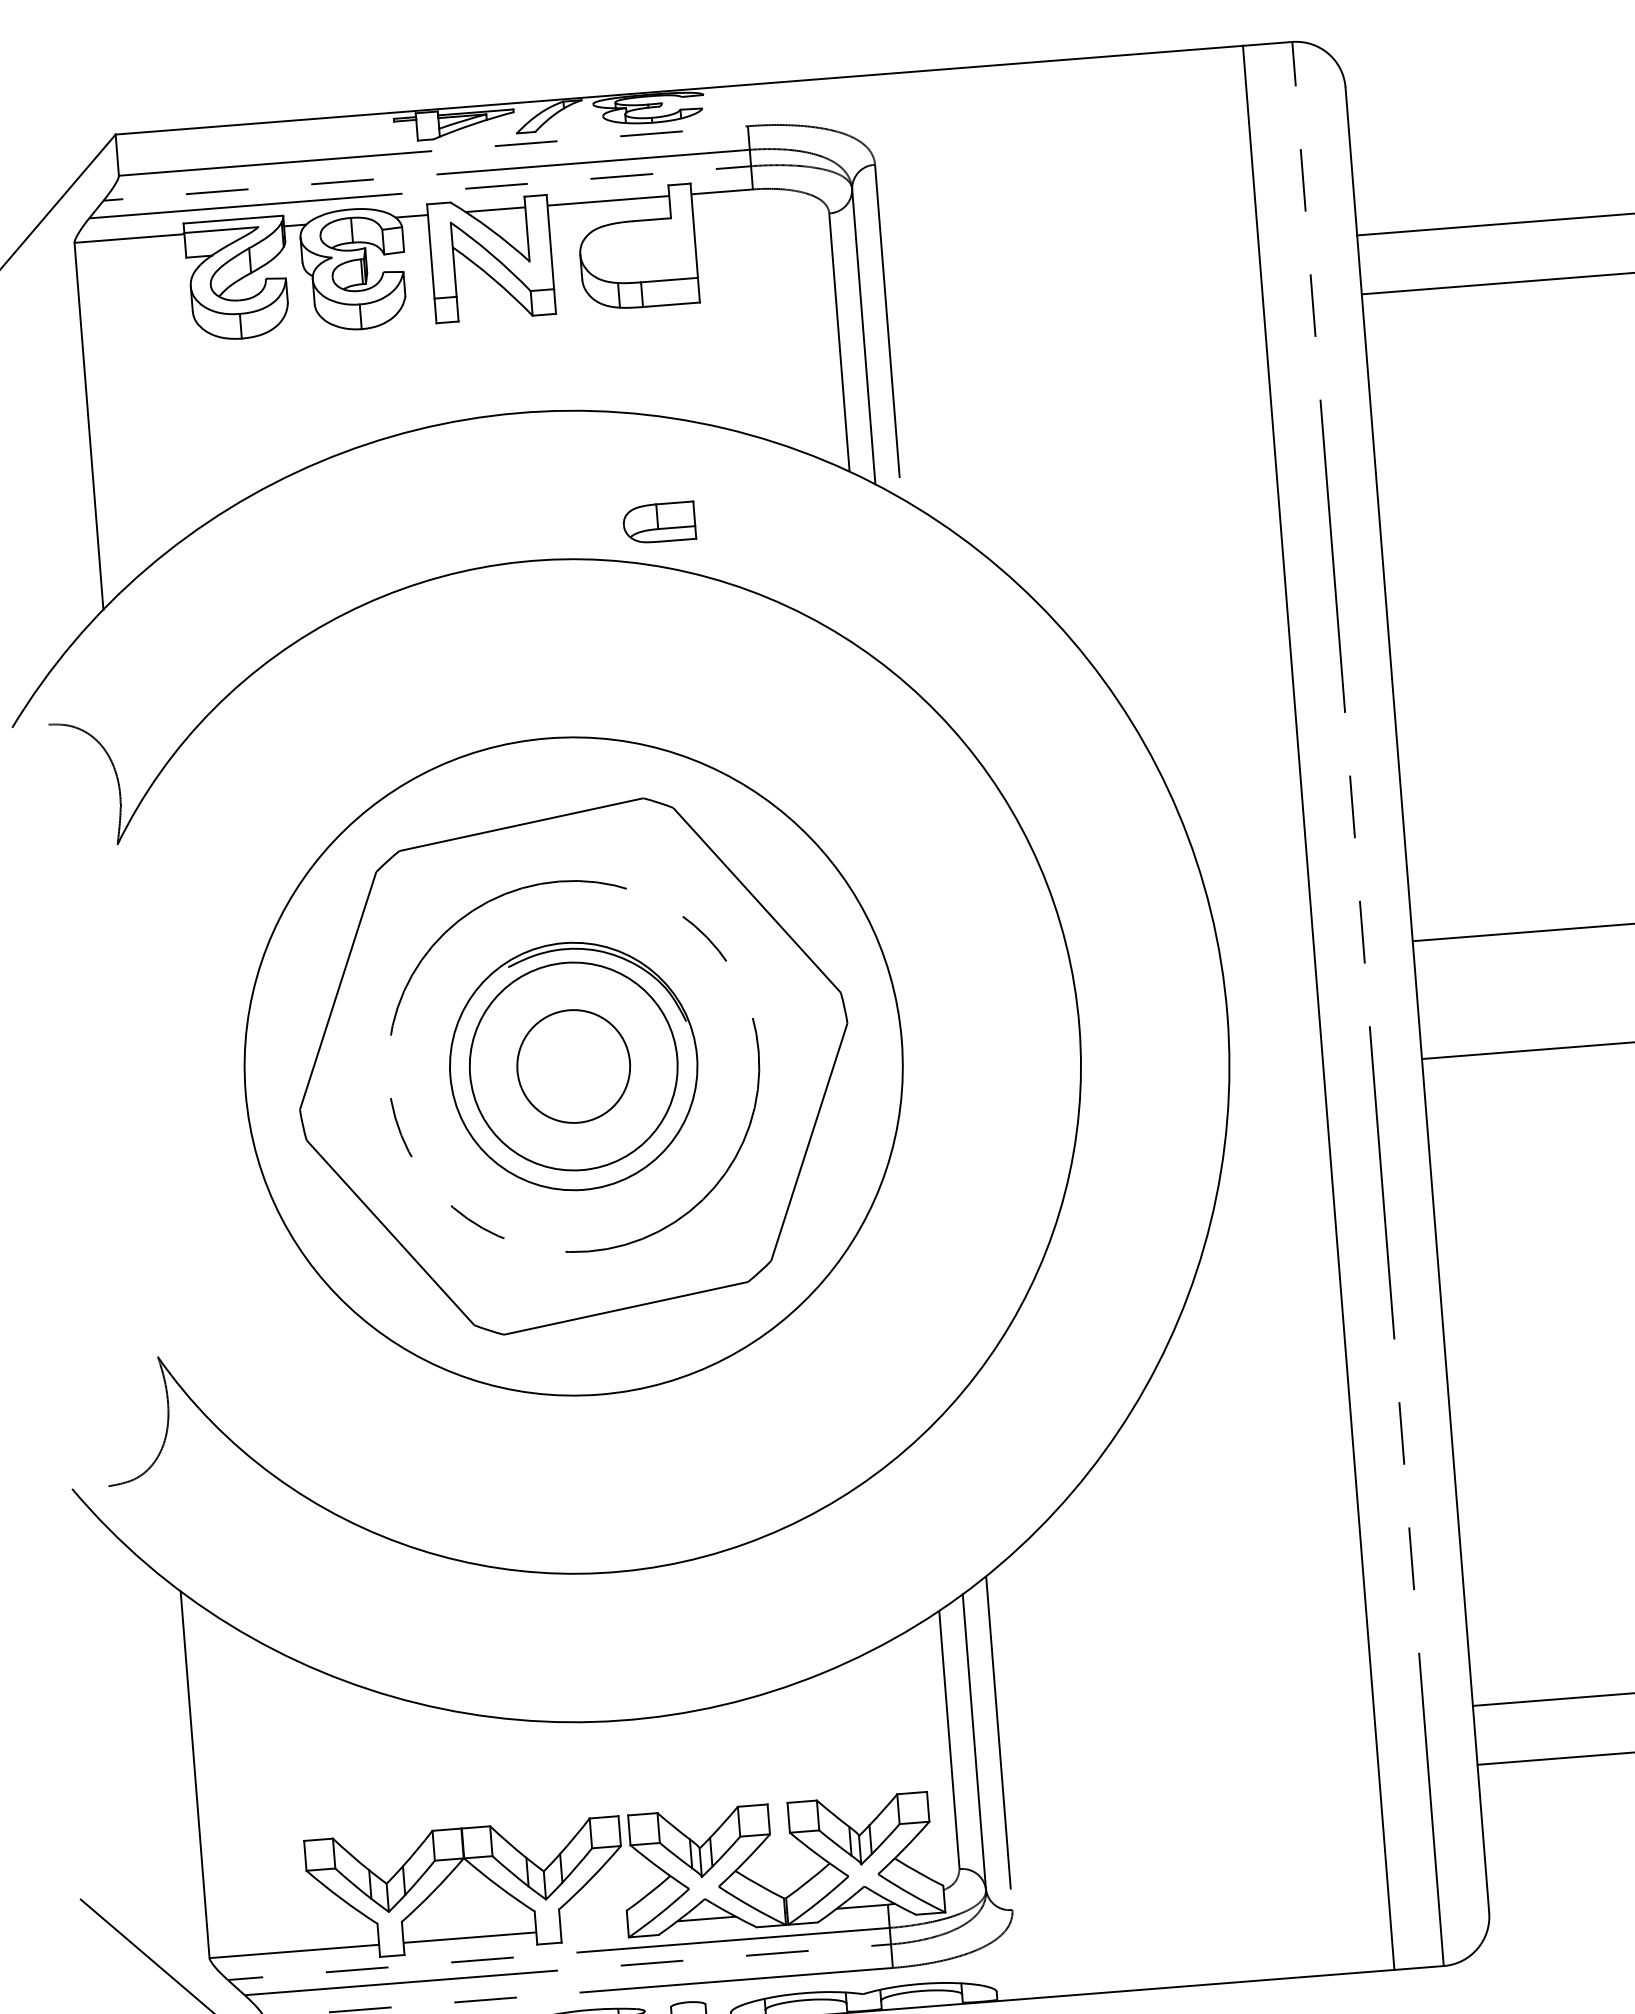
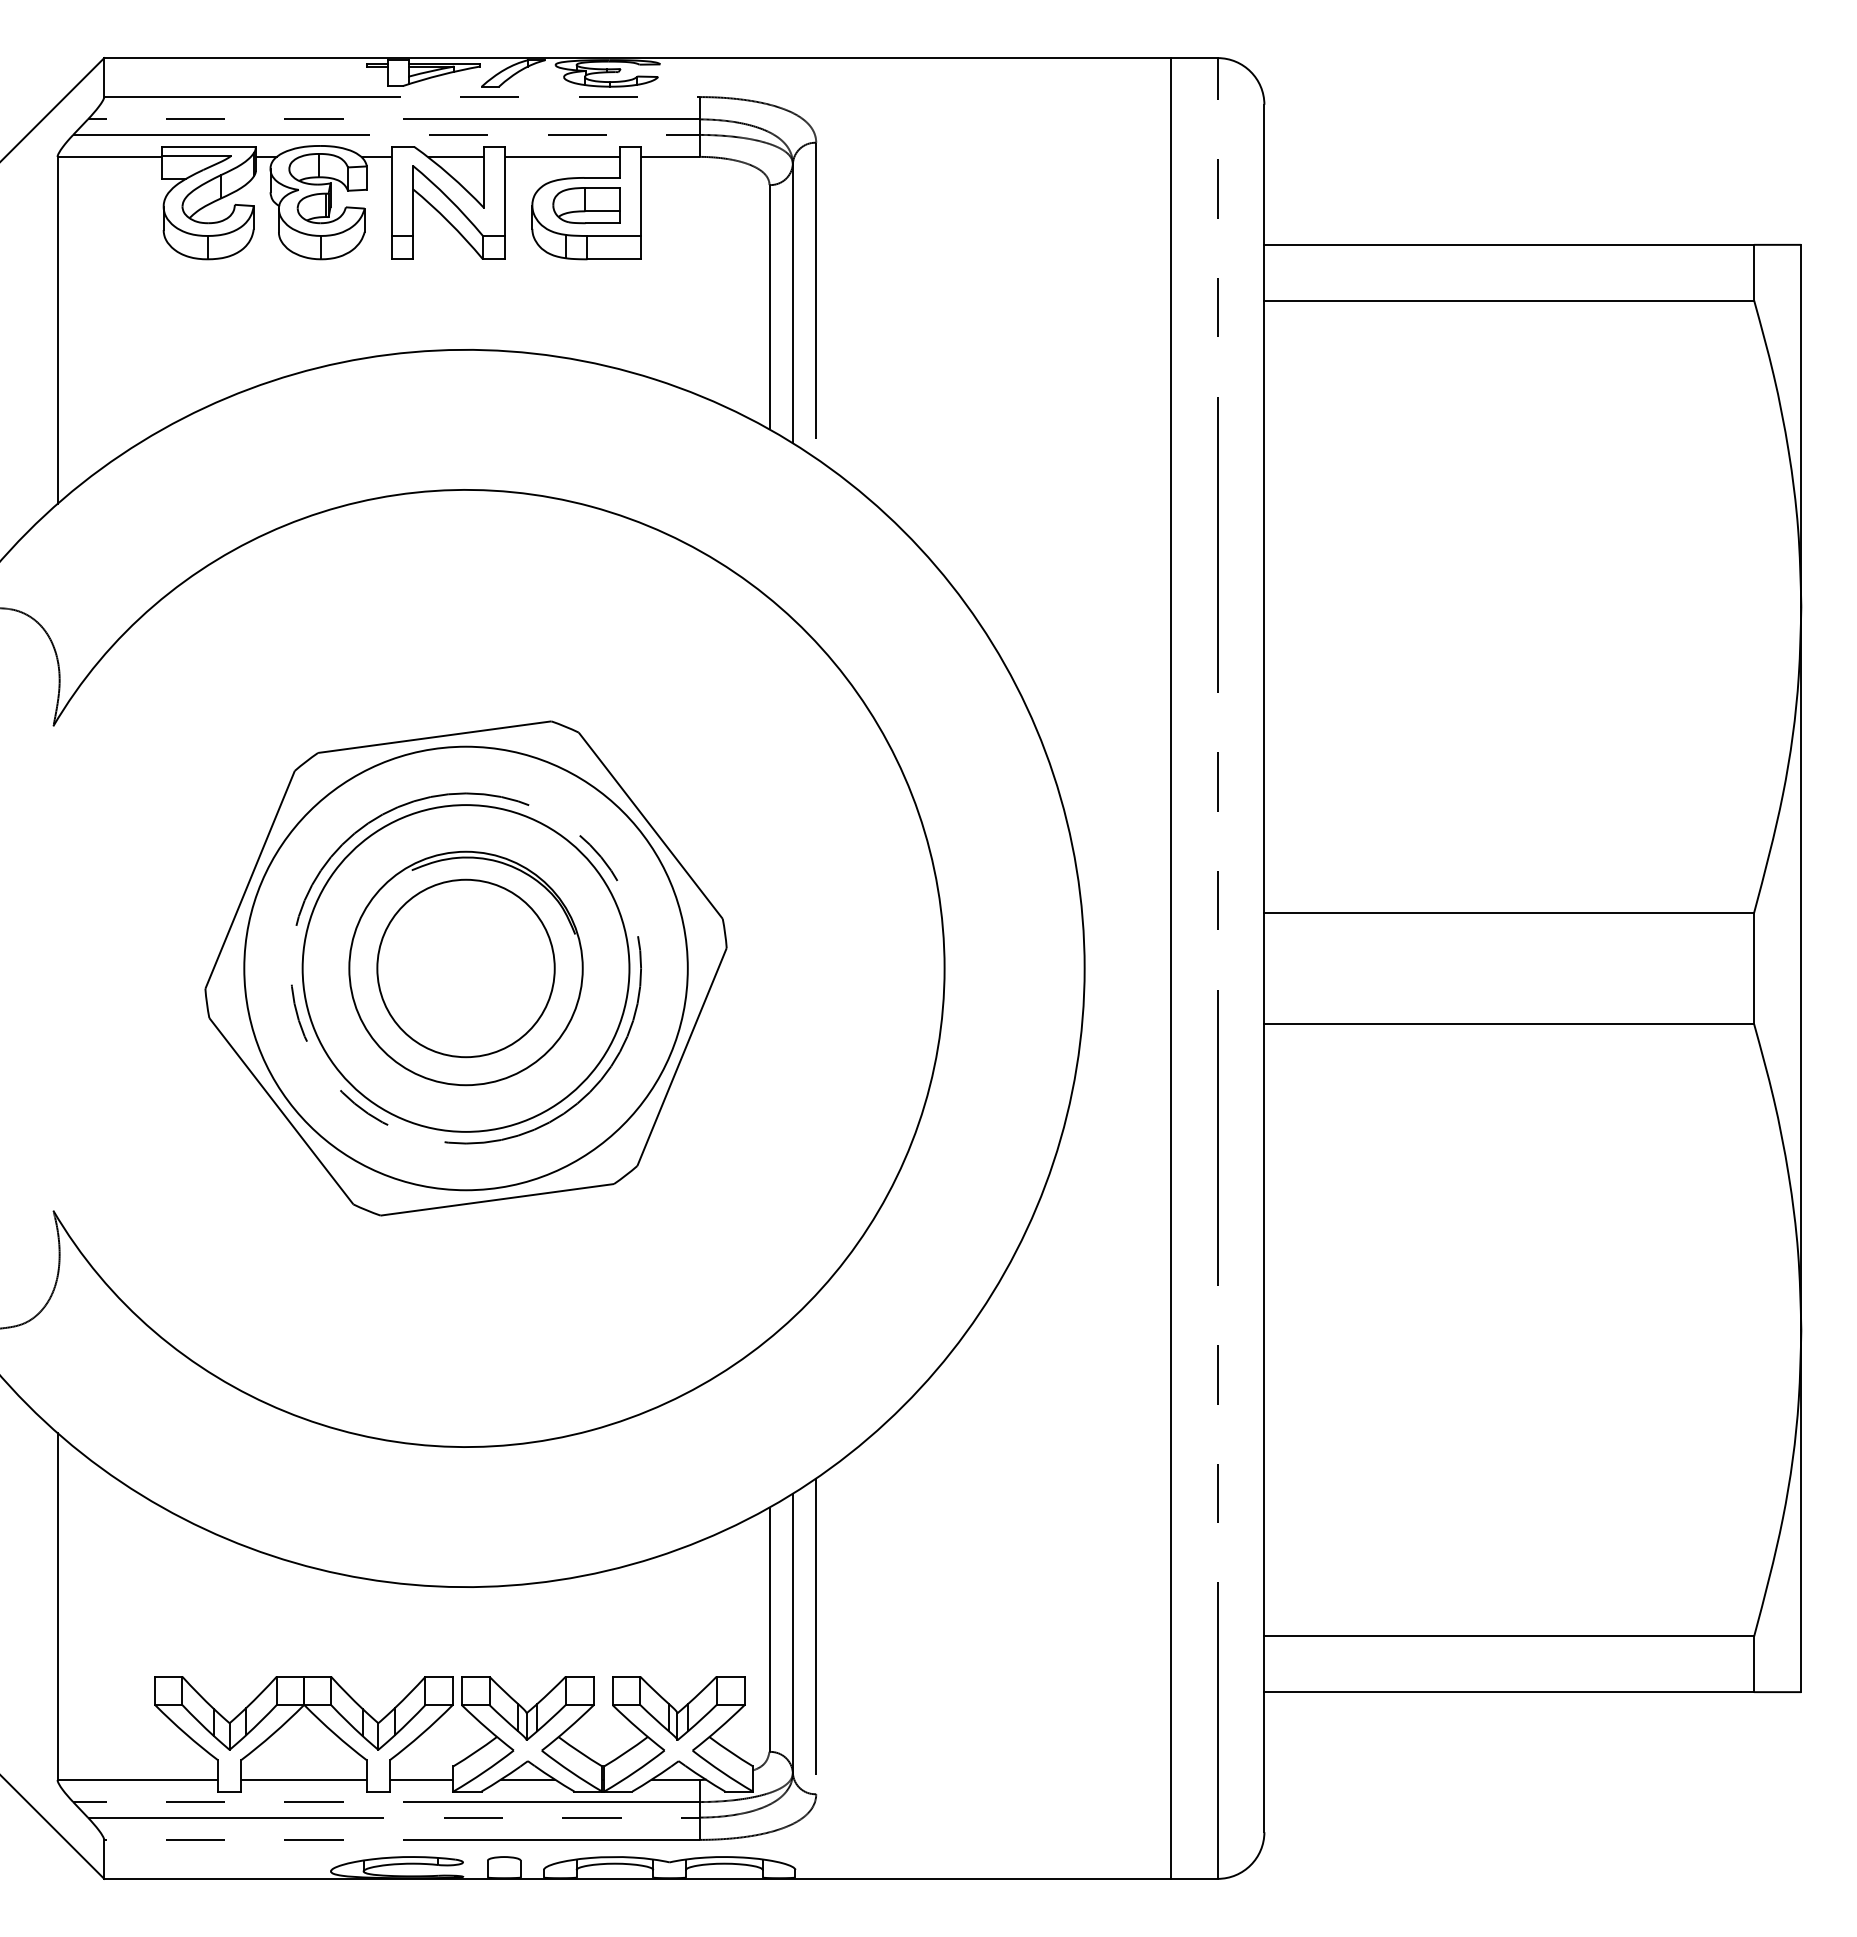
part: (659, 522) -> (586, 205), moved
circle: (573, 1066) -> (465, 968), size x0.71
circle: (573, 1066) -> (465, 968), size x1.67
circle: (573, 1066) -> (465, 968), size x1.67
line: (594, 1928) -> (421, 1780), added

